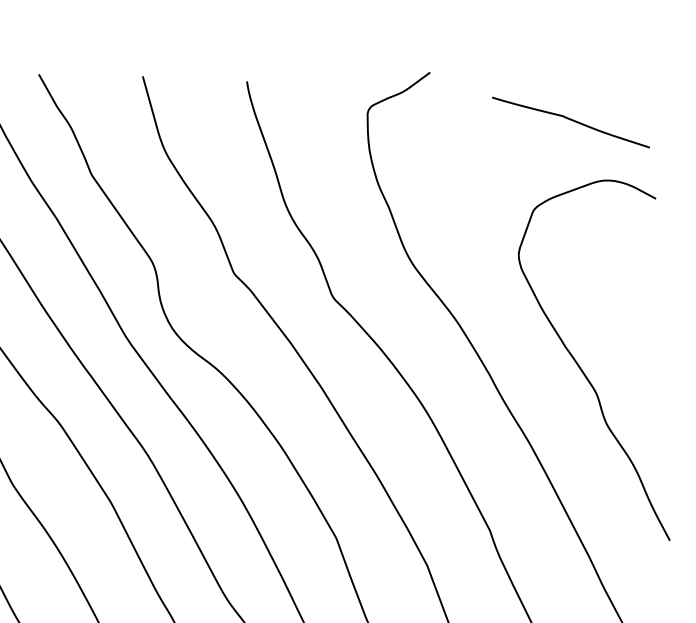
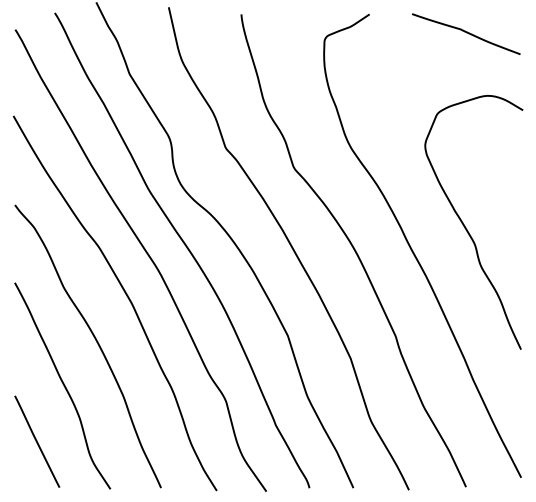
curve: (571, 121) -> (466, 33), moved

